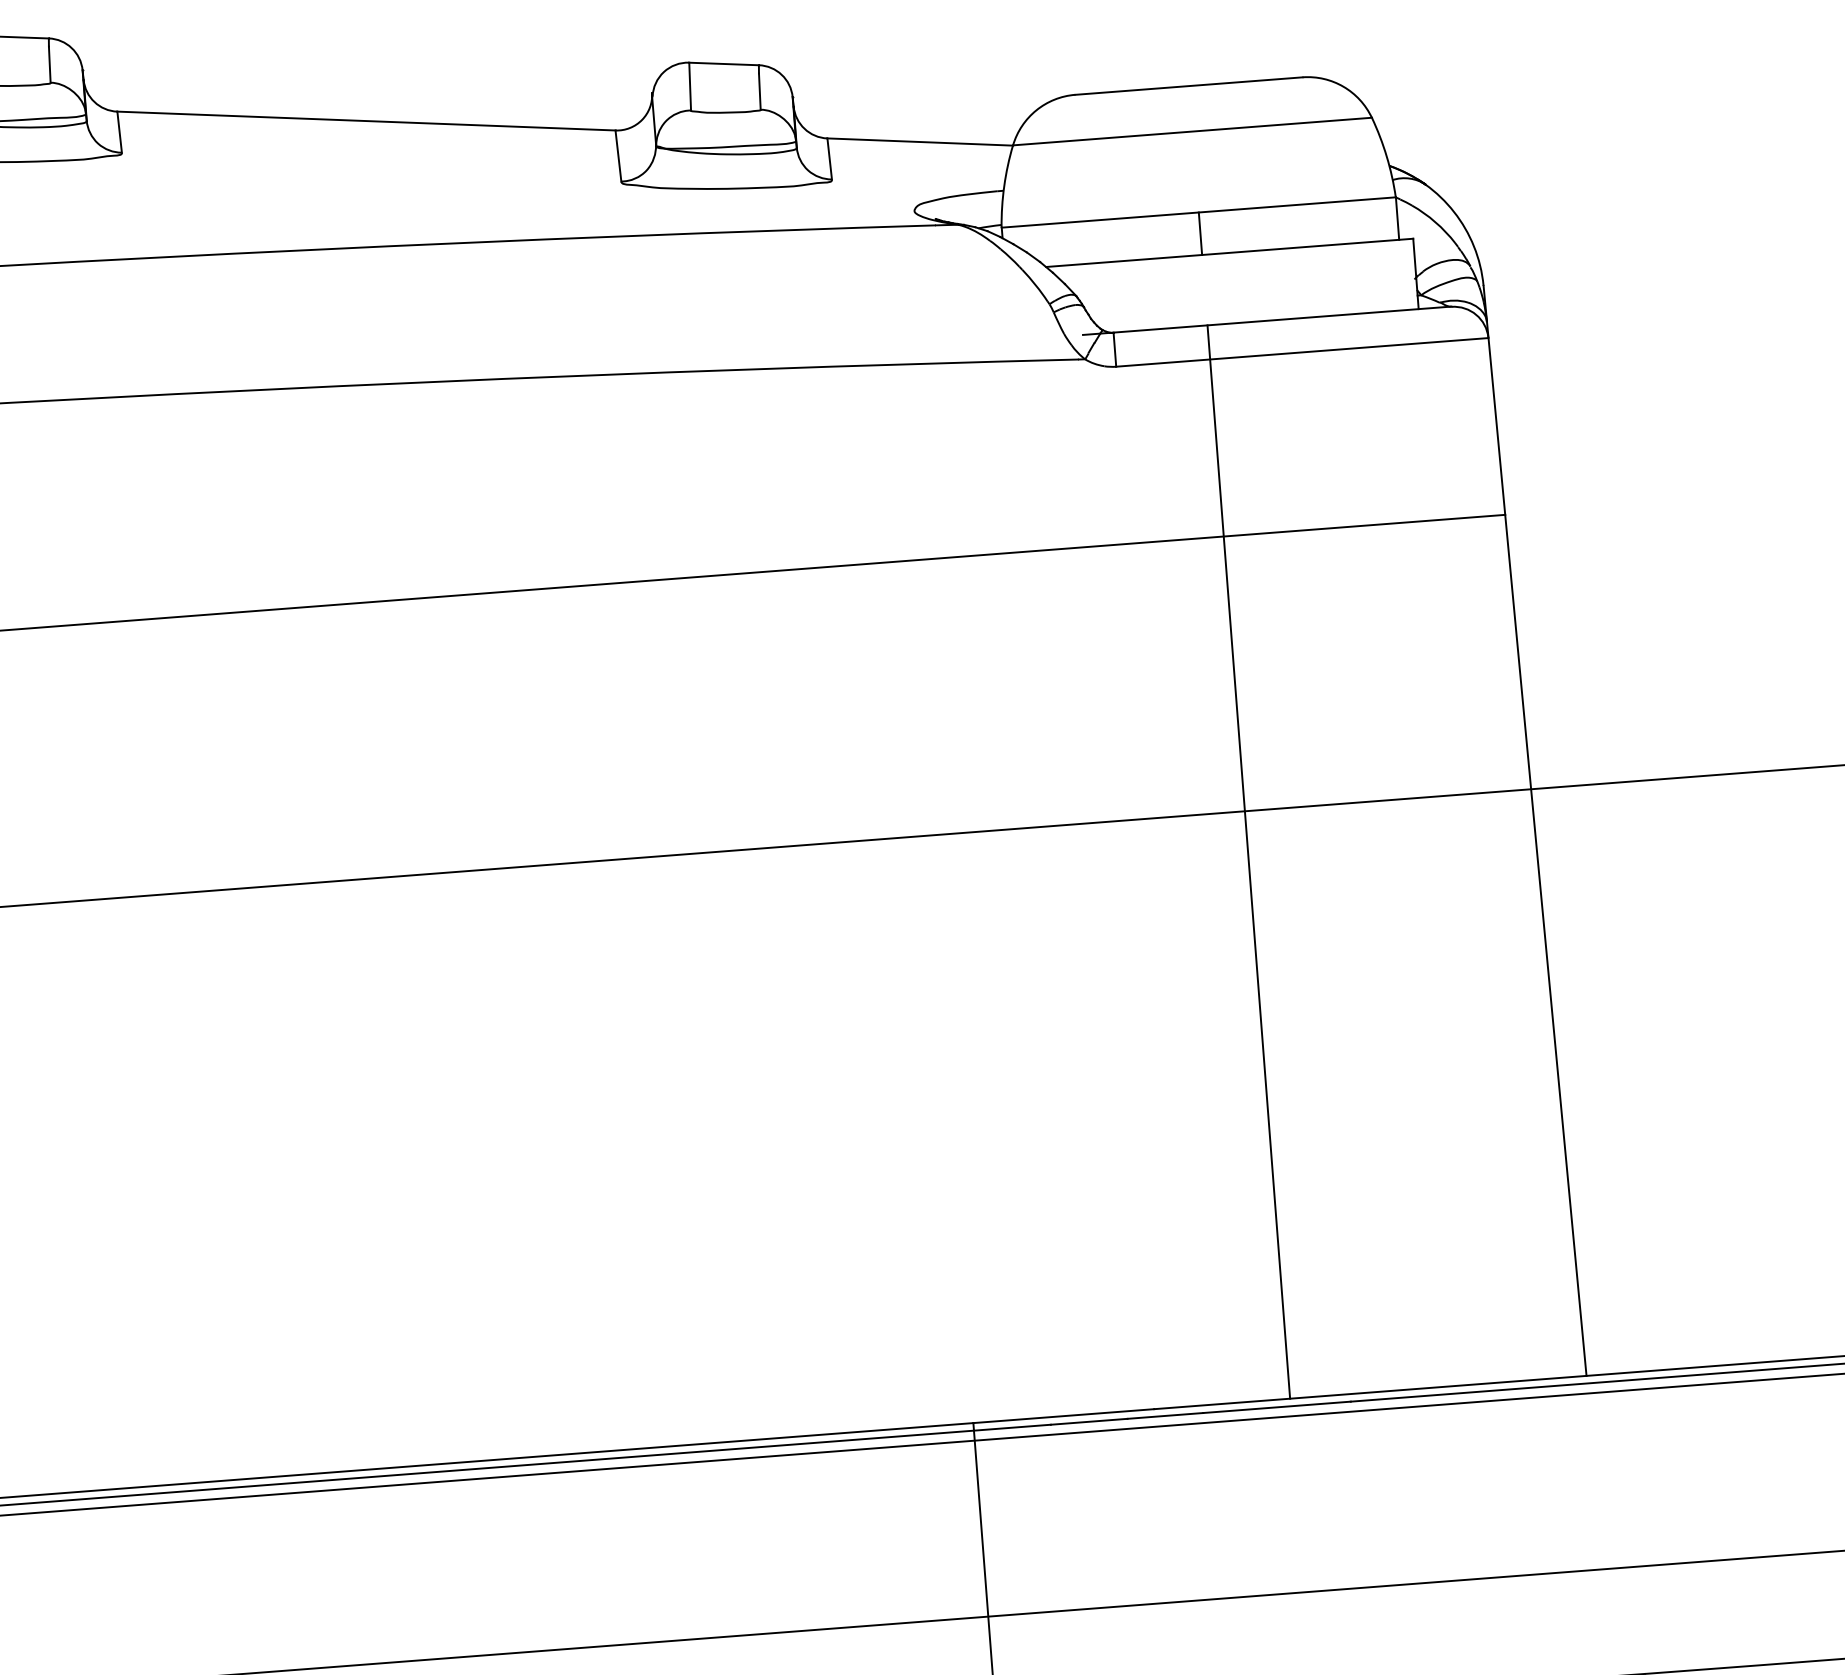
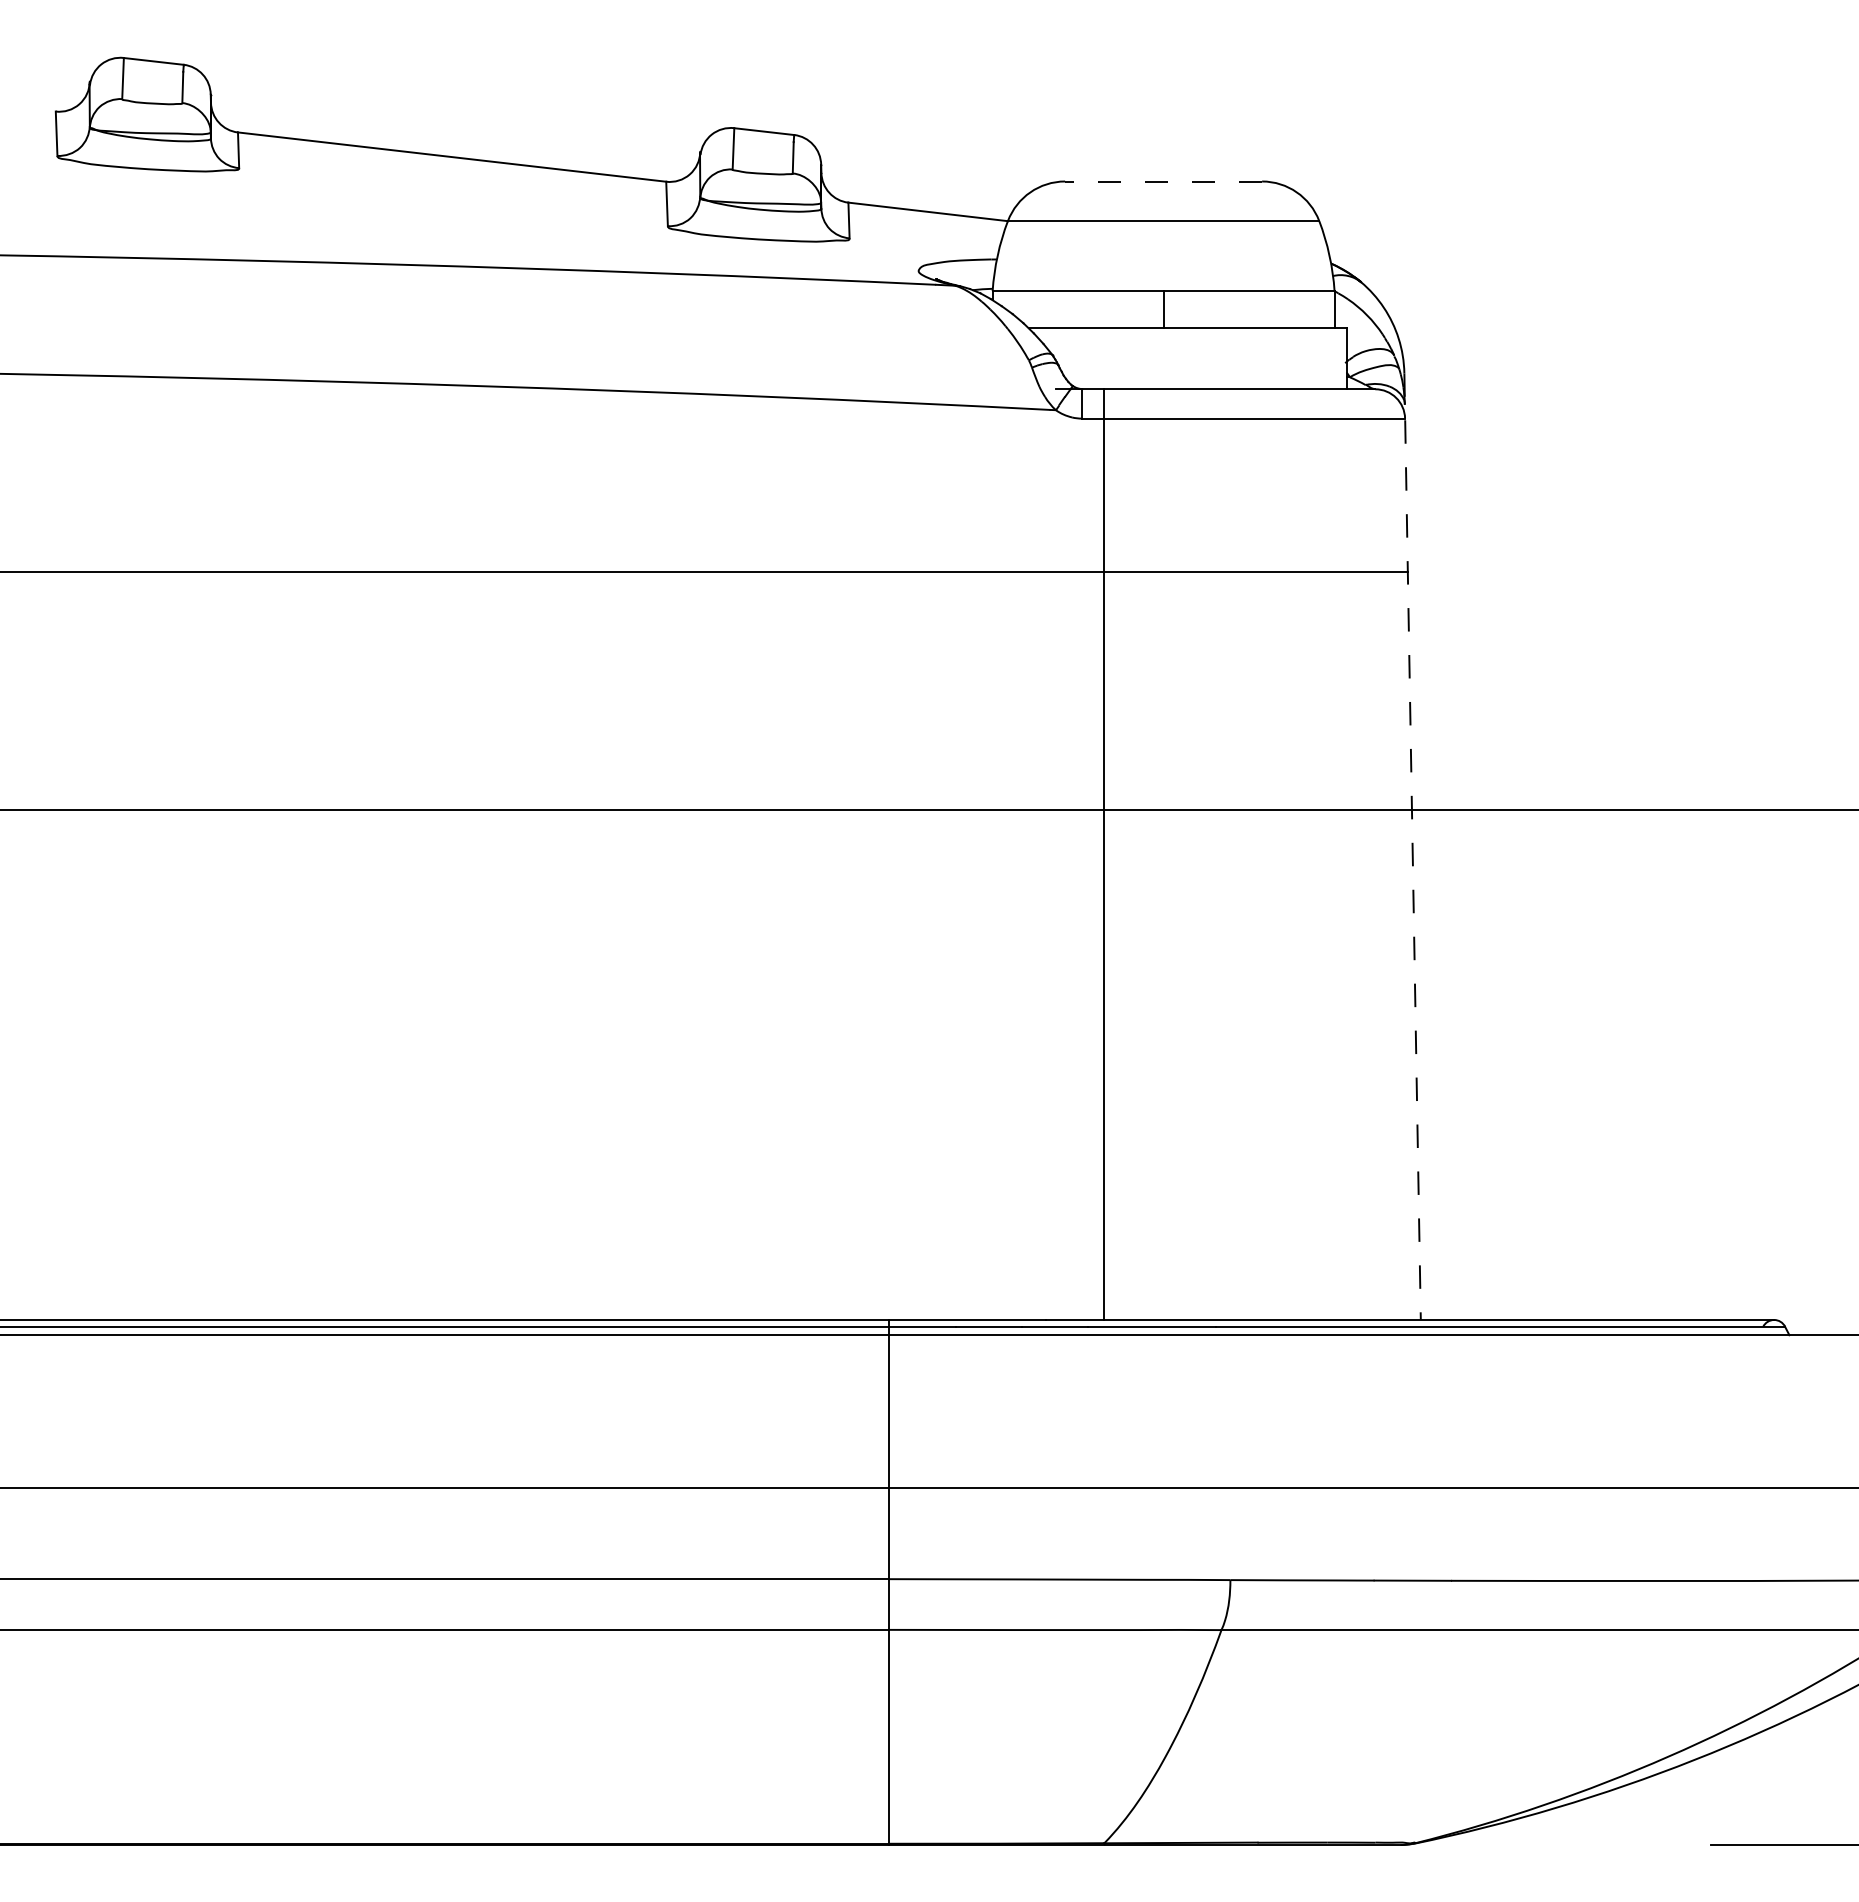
line: (1188, 86) -> (1163, 181), solid -> dashed
line: (1535, 831) -> (1412, 847), solid -> dashed
line: (1248, 862) -> (1103, 854), moved

